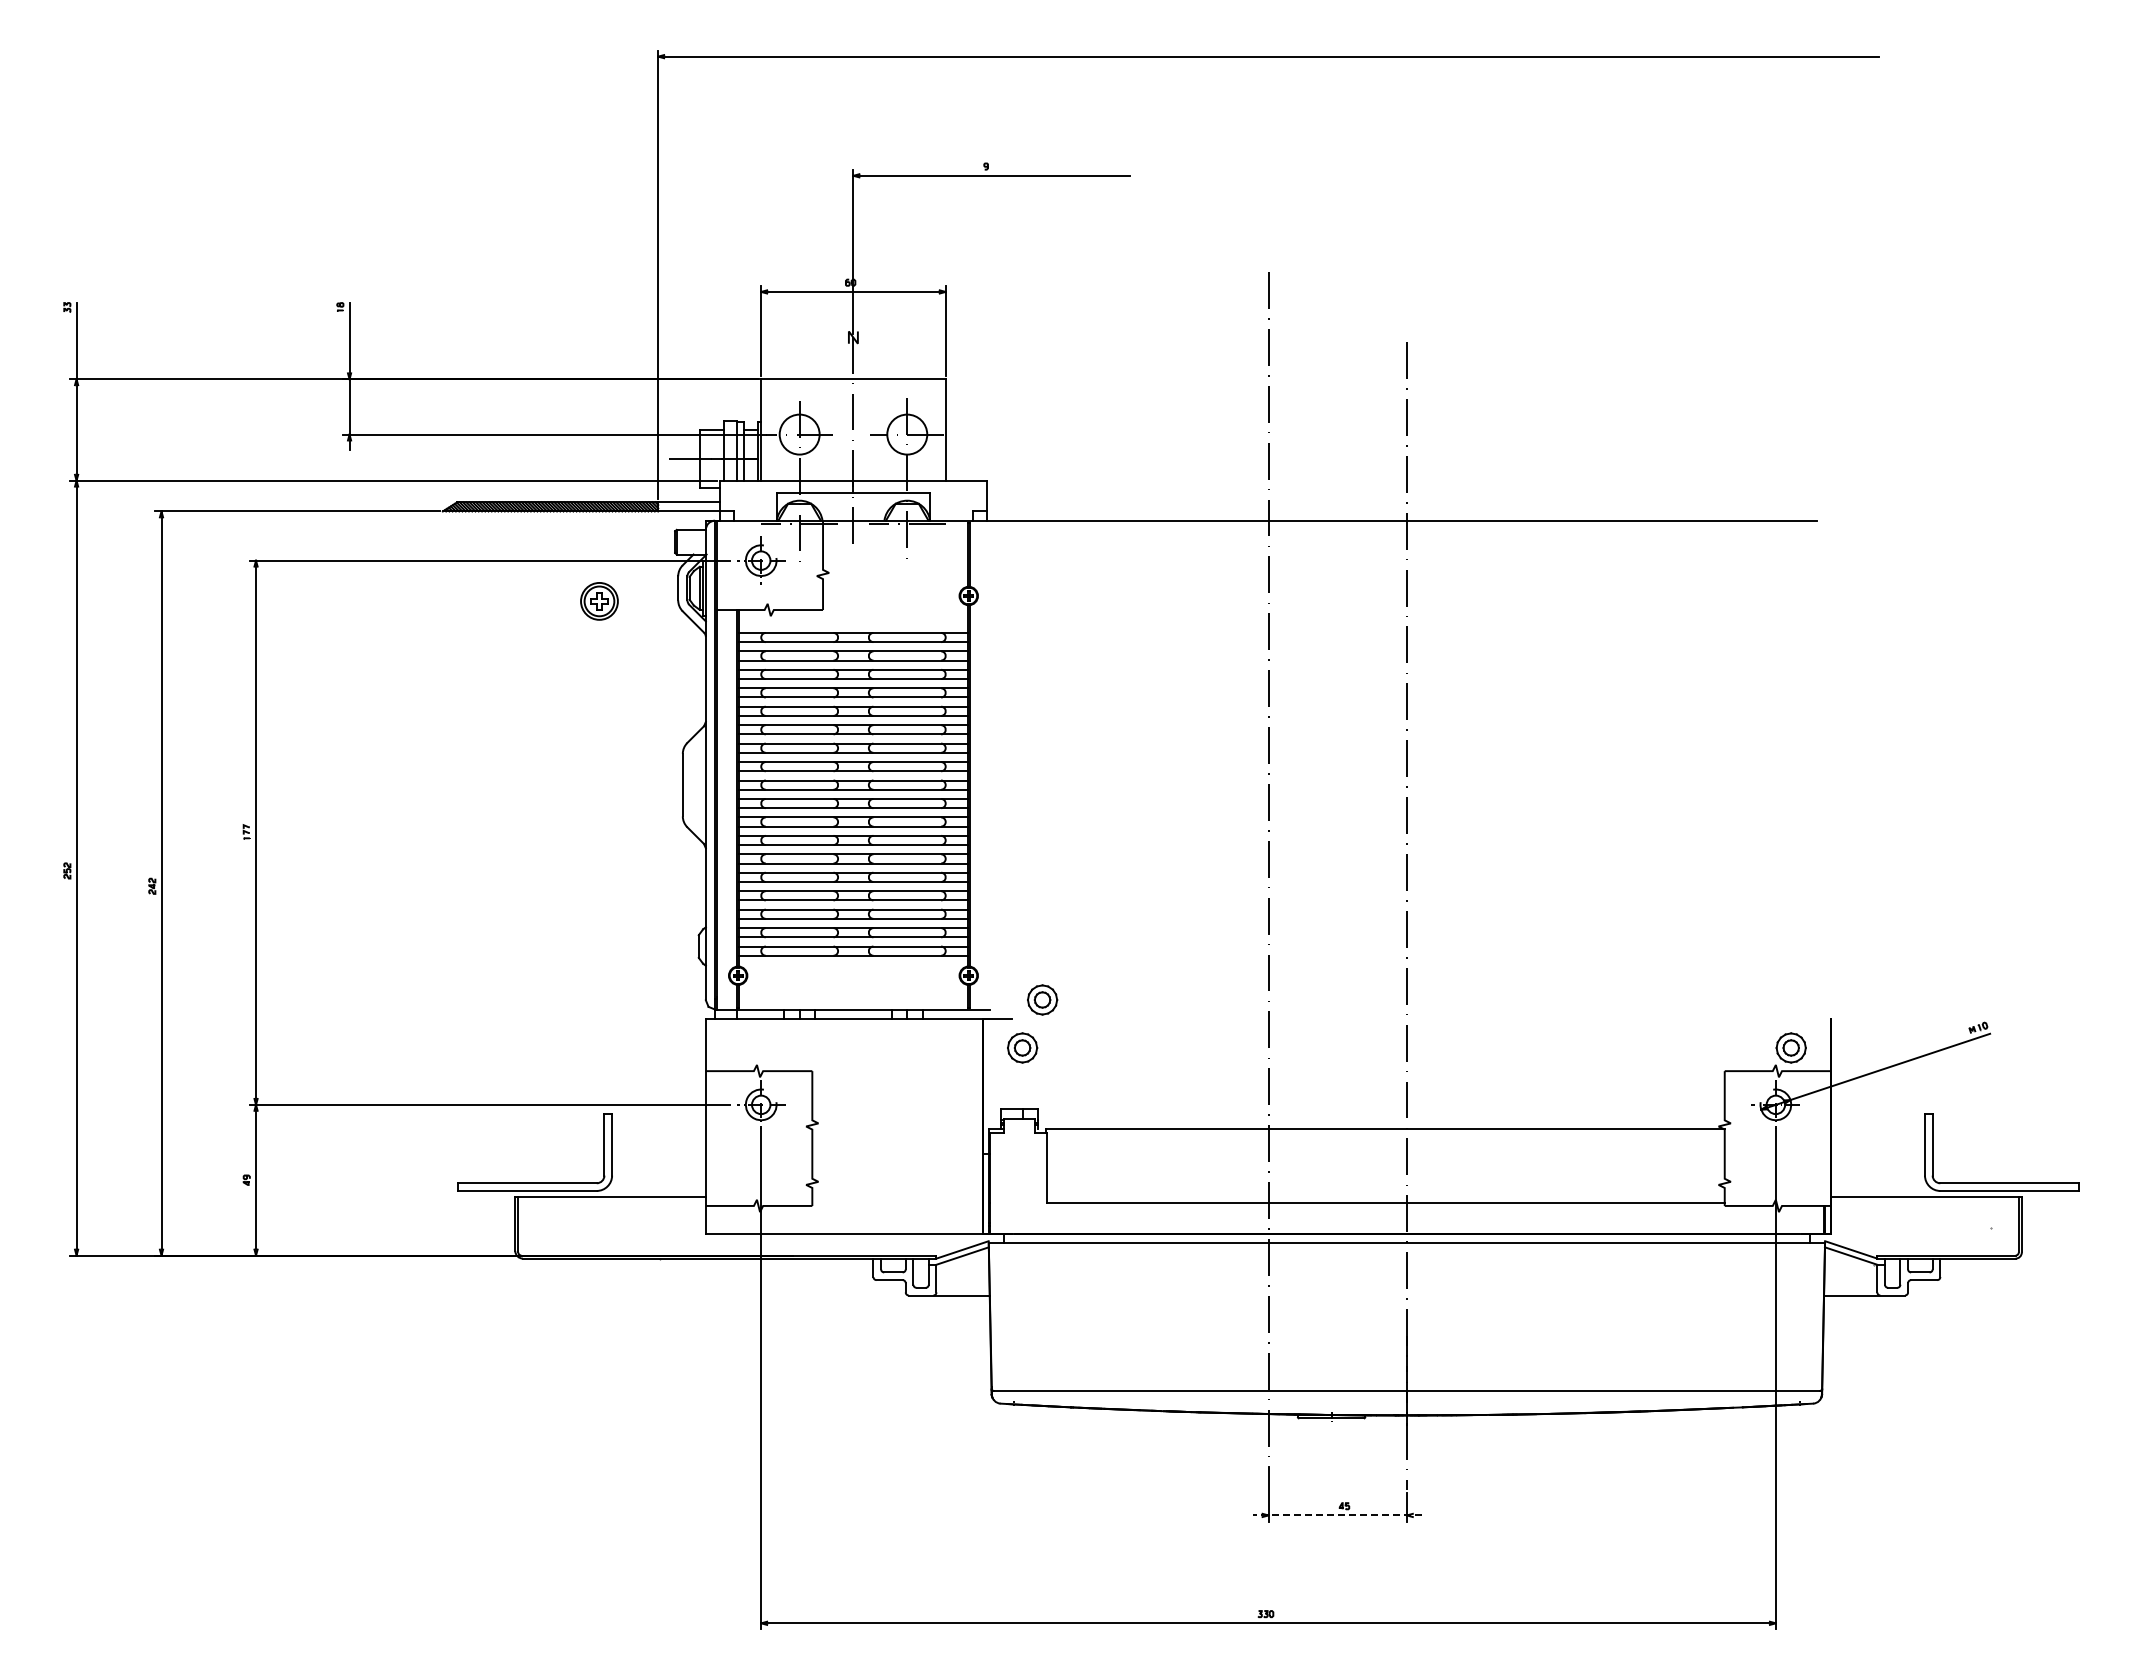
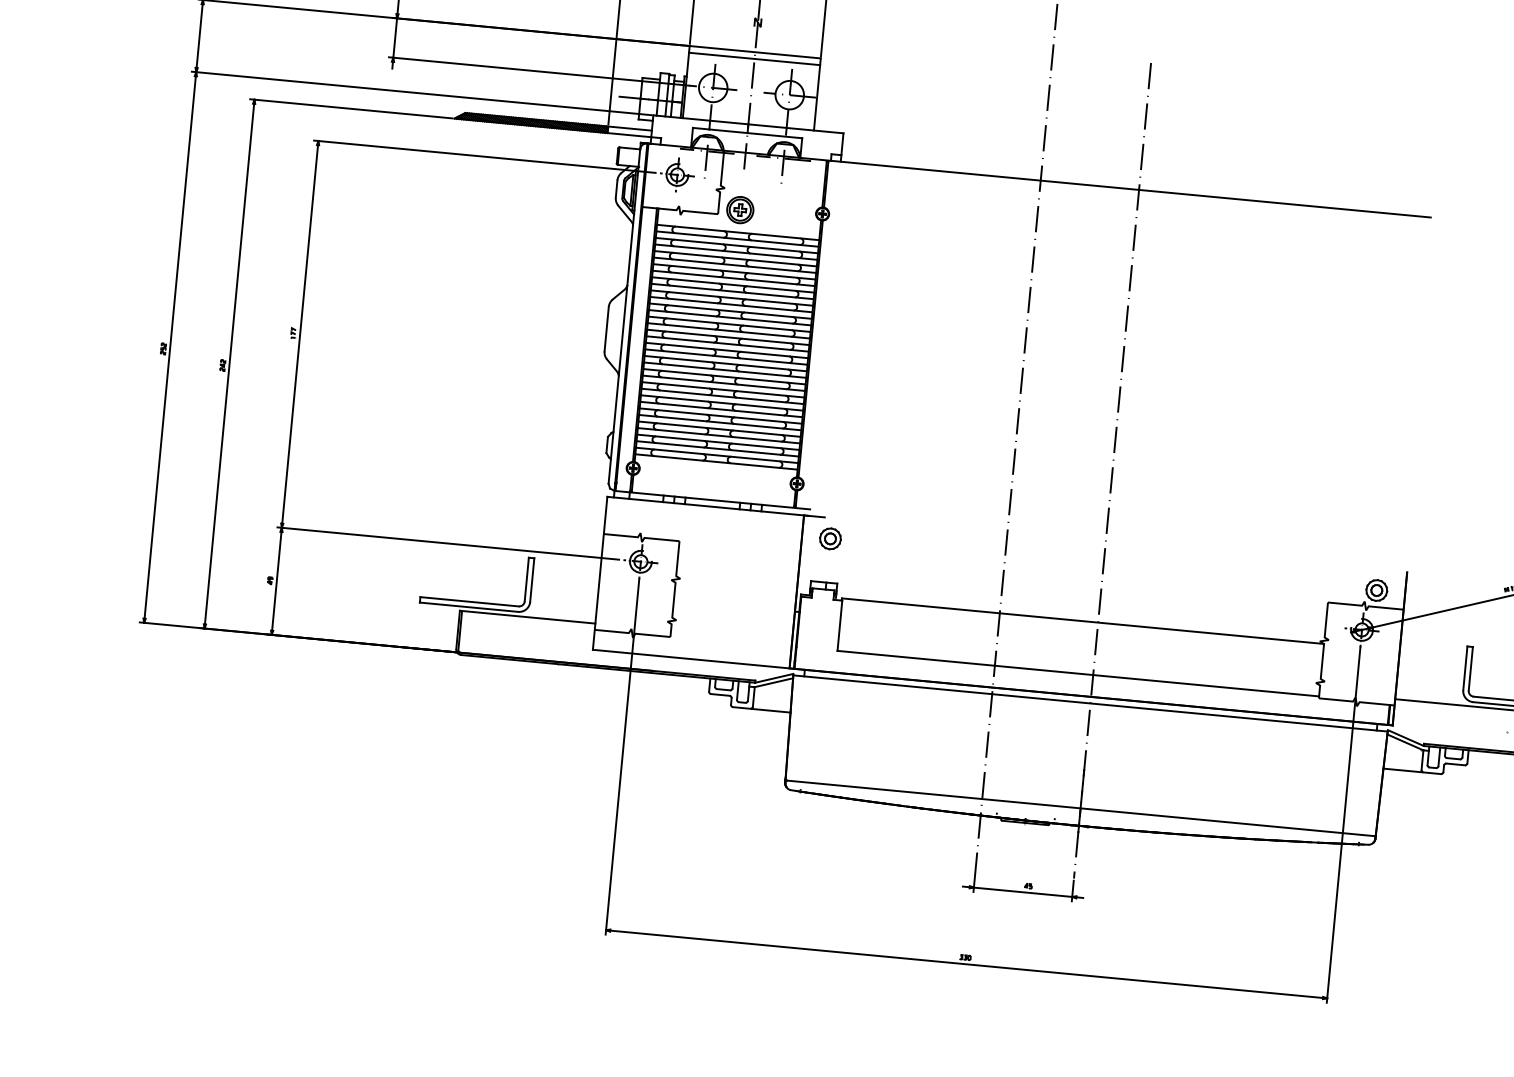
line: (853, 388) -> (754, 58), added
part: (599, 601) -> (740, 210), moved
part: (1042, 999) -> (847, 505), removed
line: (1337, 1515) -> (1022, 892), dashed -> solid

